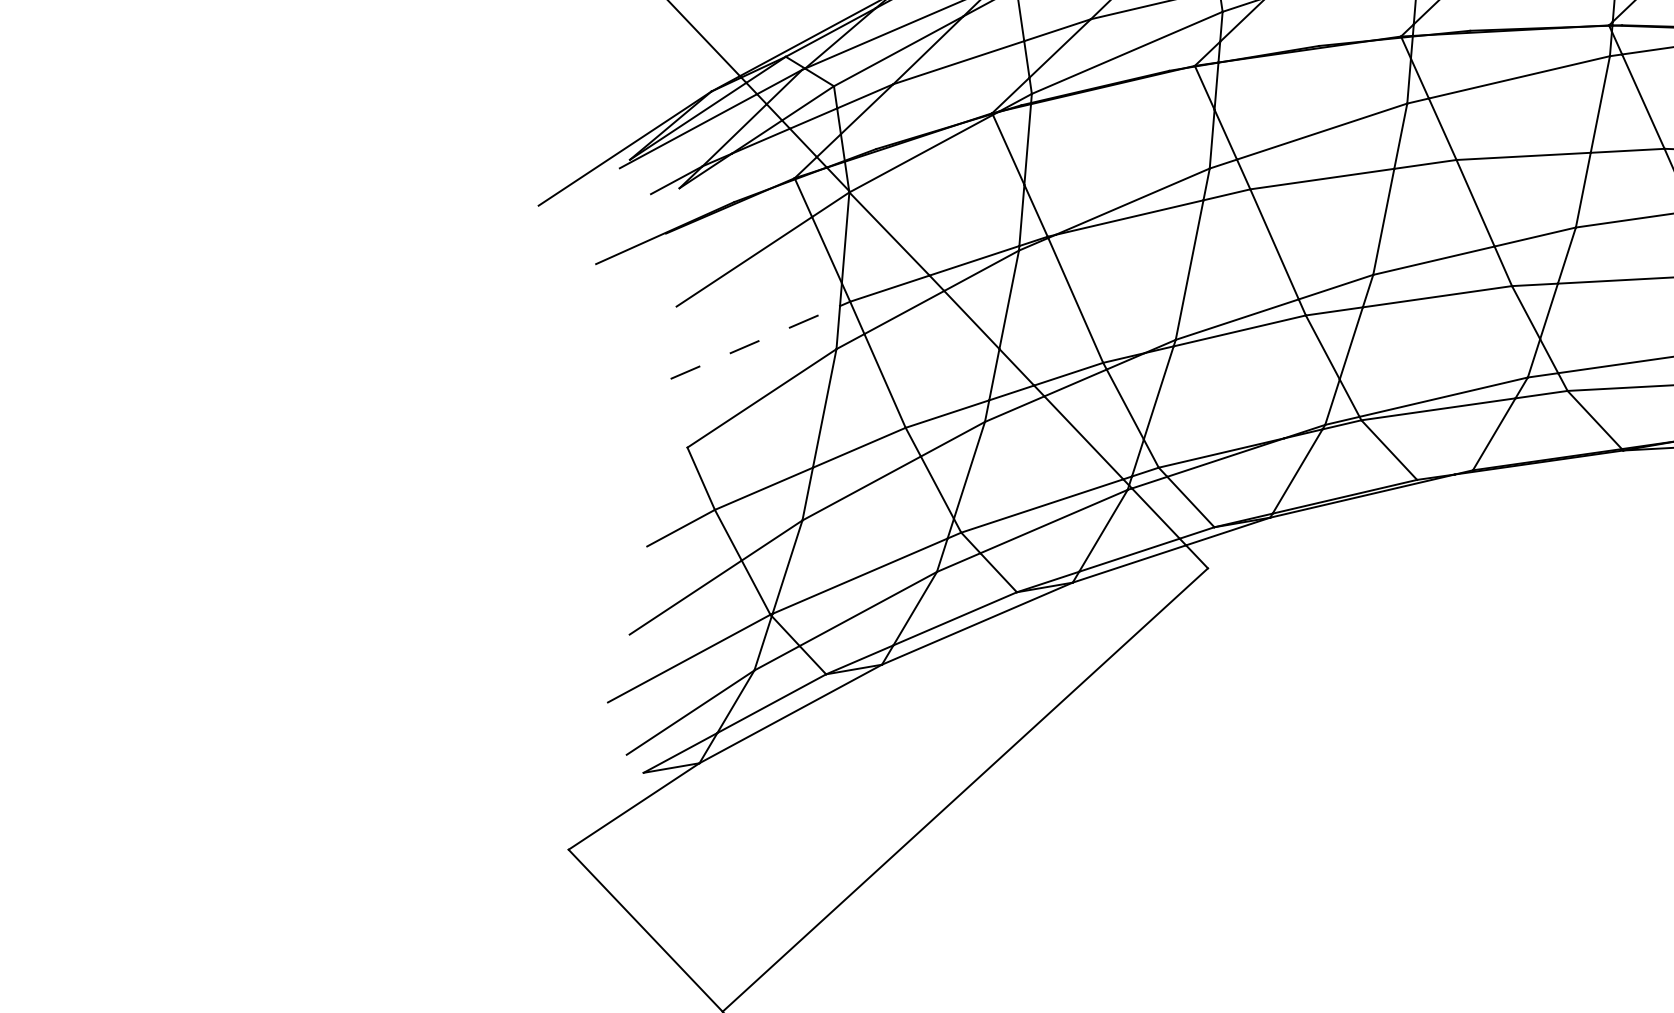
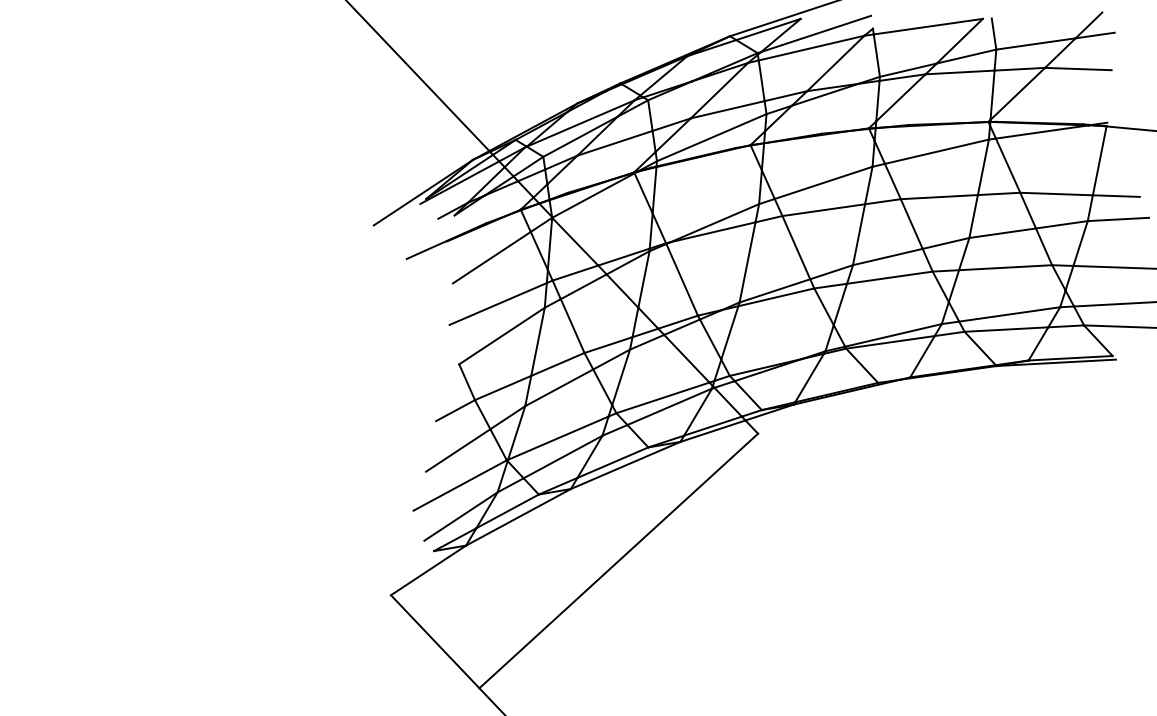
line: (755, 343) -> (498, 304), dashed -> solid

